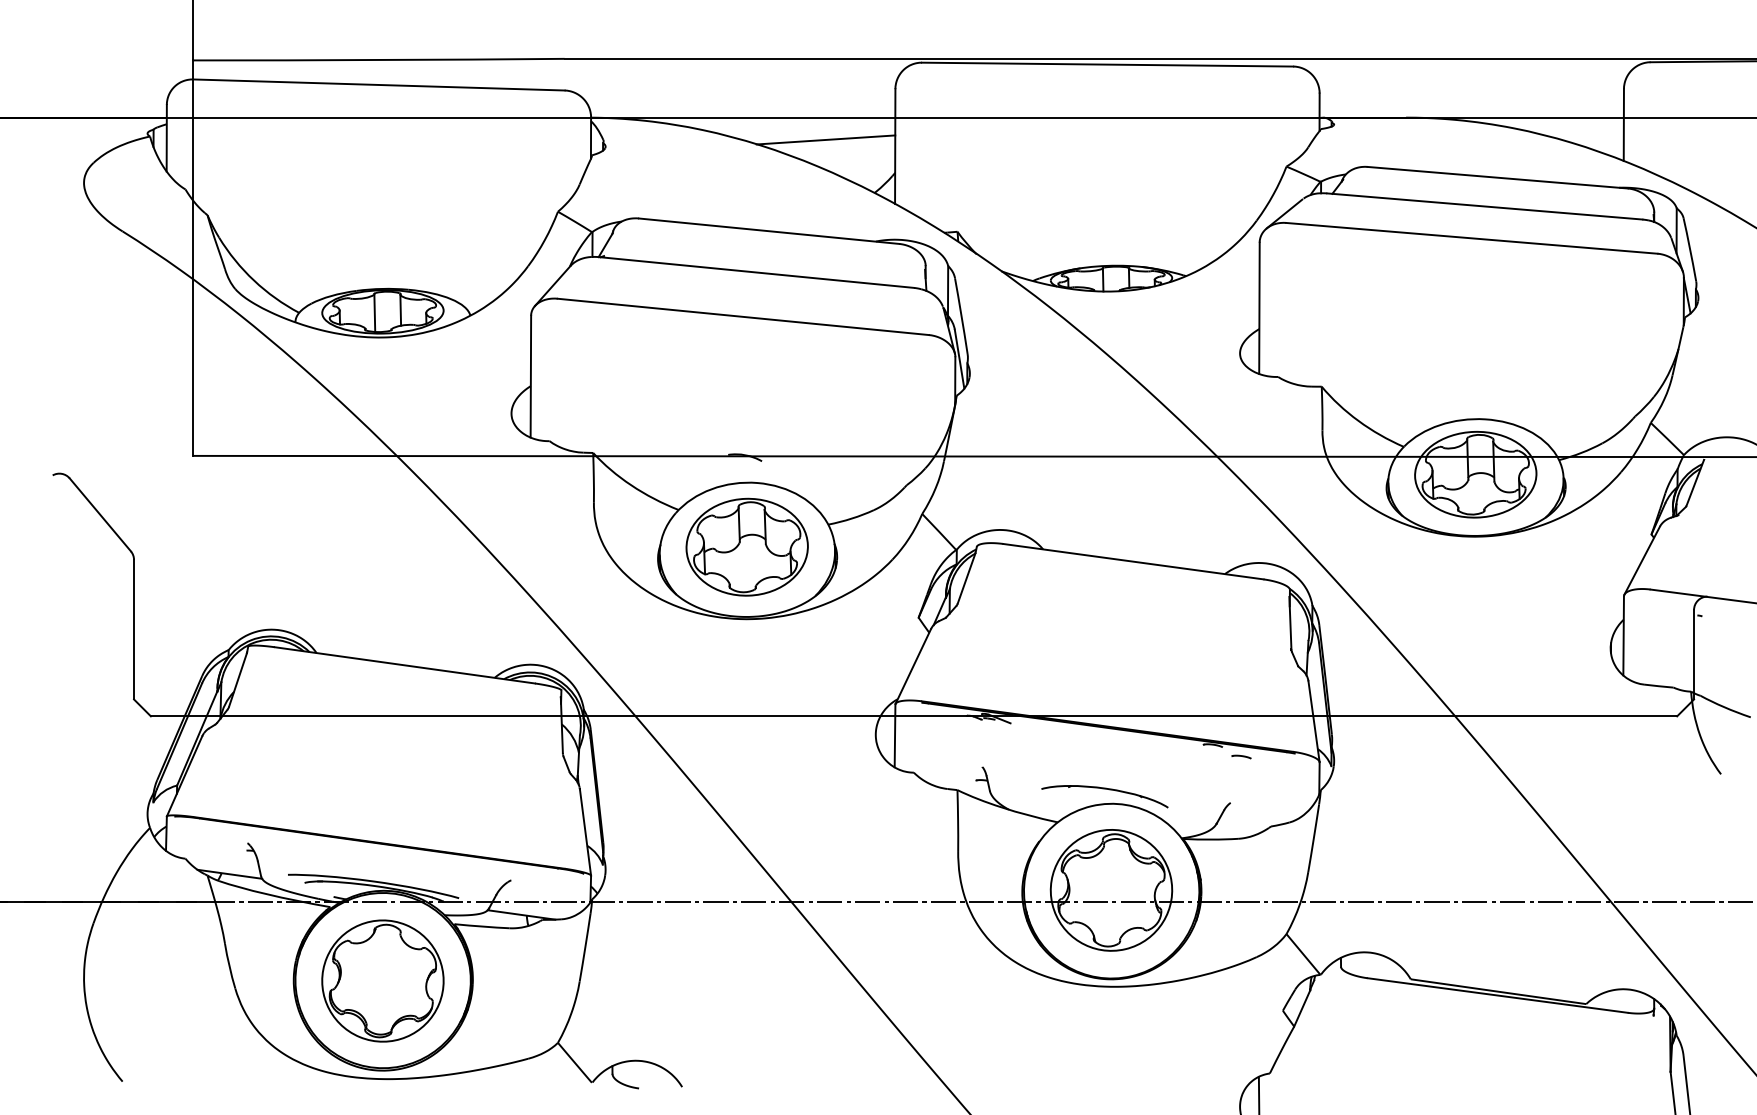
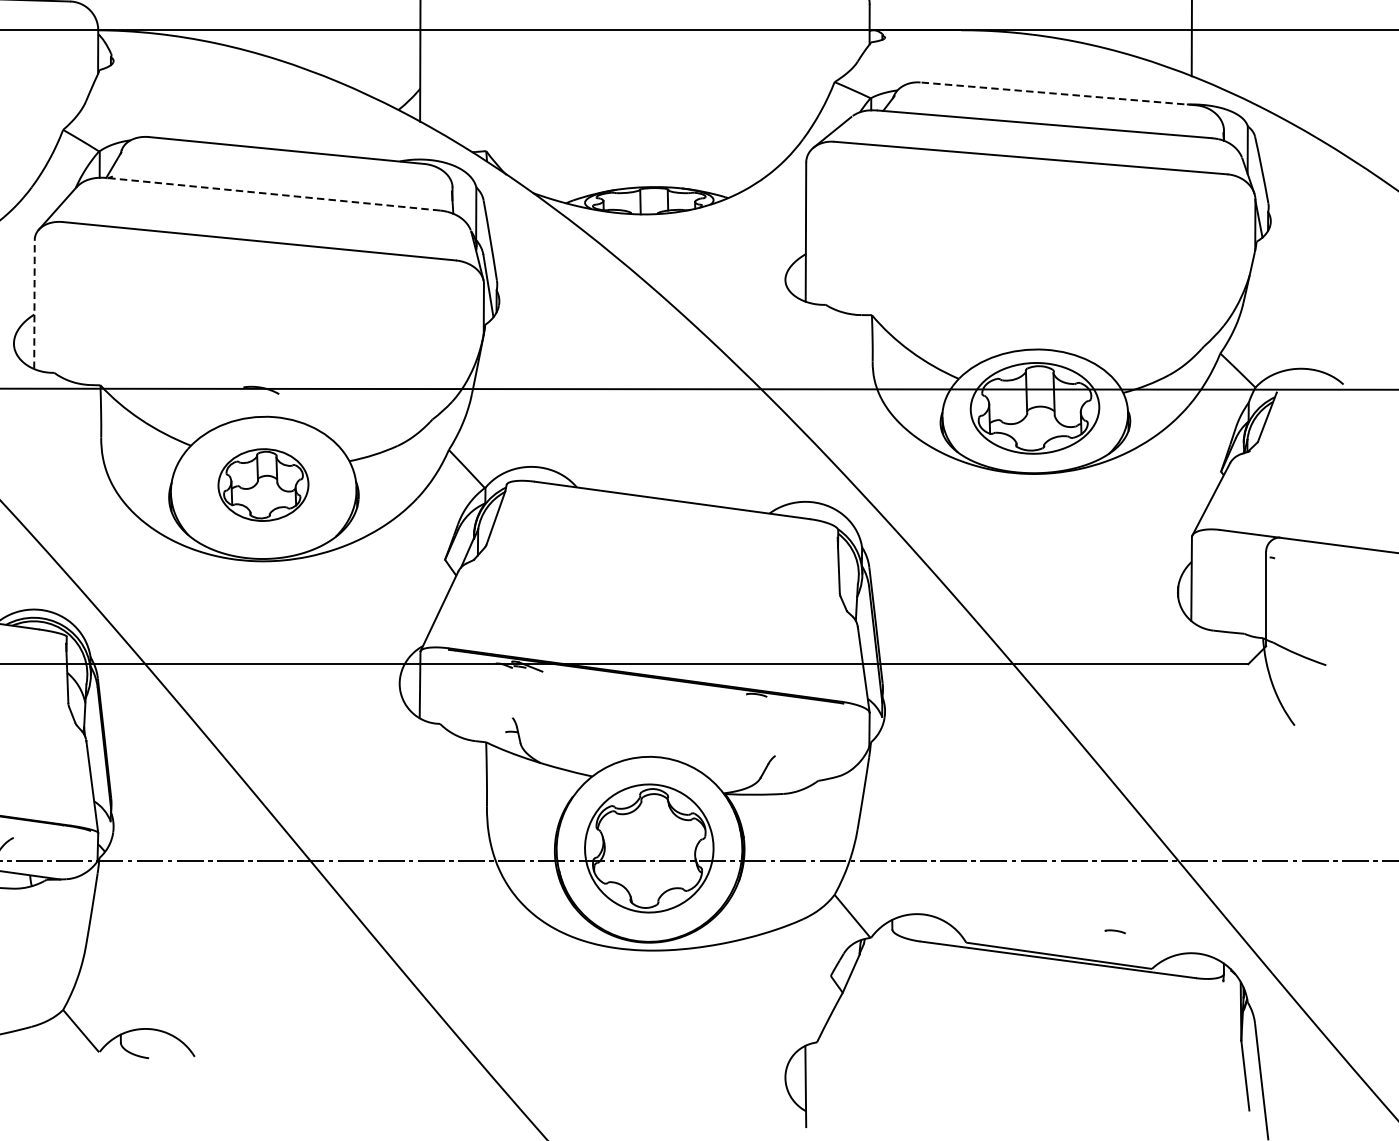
line: (825, 139) -> (346, 53), removed
line: (1497, 177) -> (1058, 93), solid -> dashed
line: (756, 272) -> (273, 194), solid -> dashed
line: (530, 376) -> (34, 304), solid -> dashed
part: (746, 546) -> (262, 484), size x0.7
line: (1241, 756) -> (1115, 931), moved
part: (1104, 789) -> (641, 741), removed

